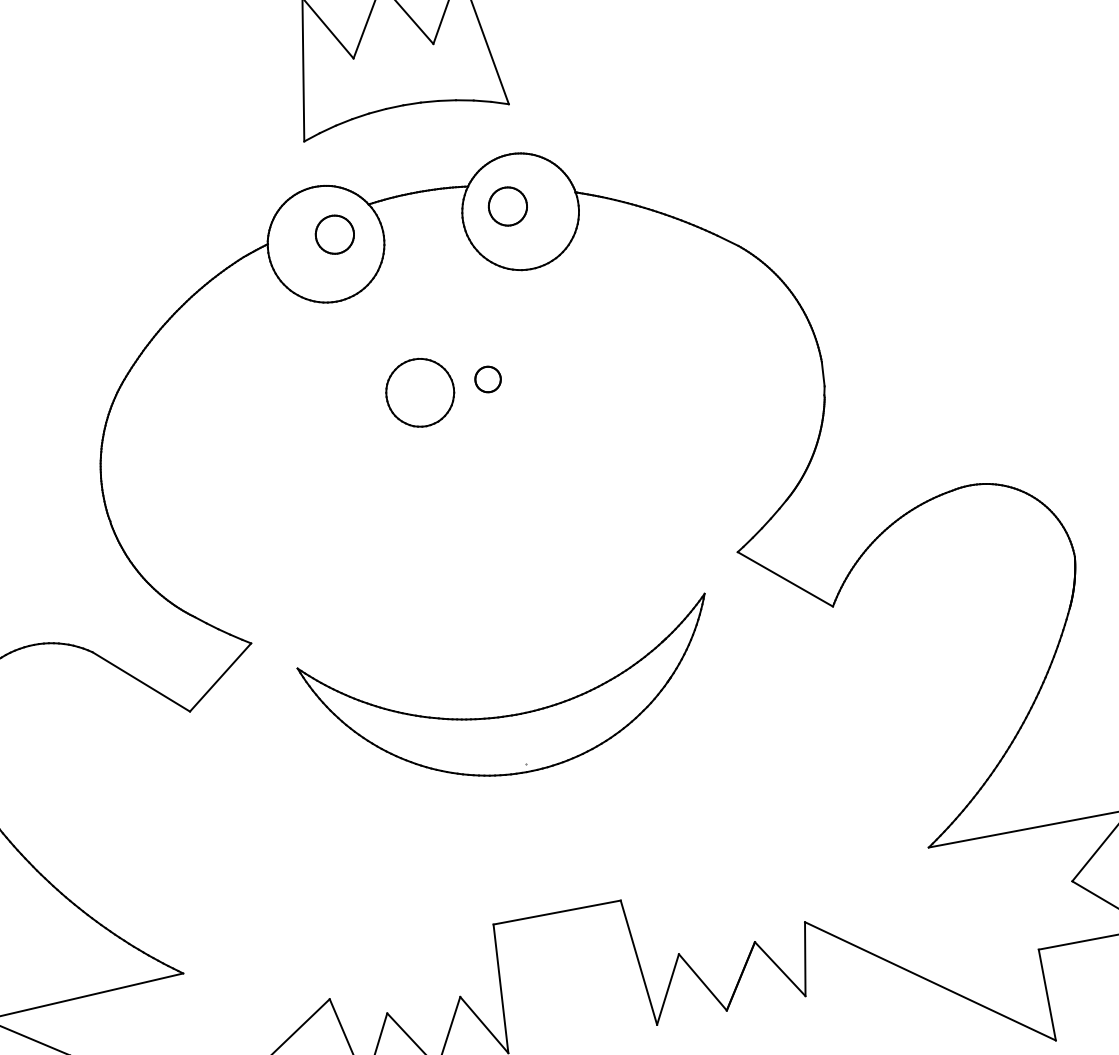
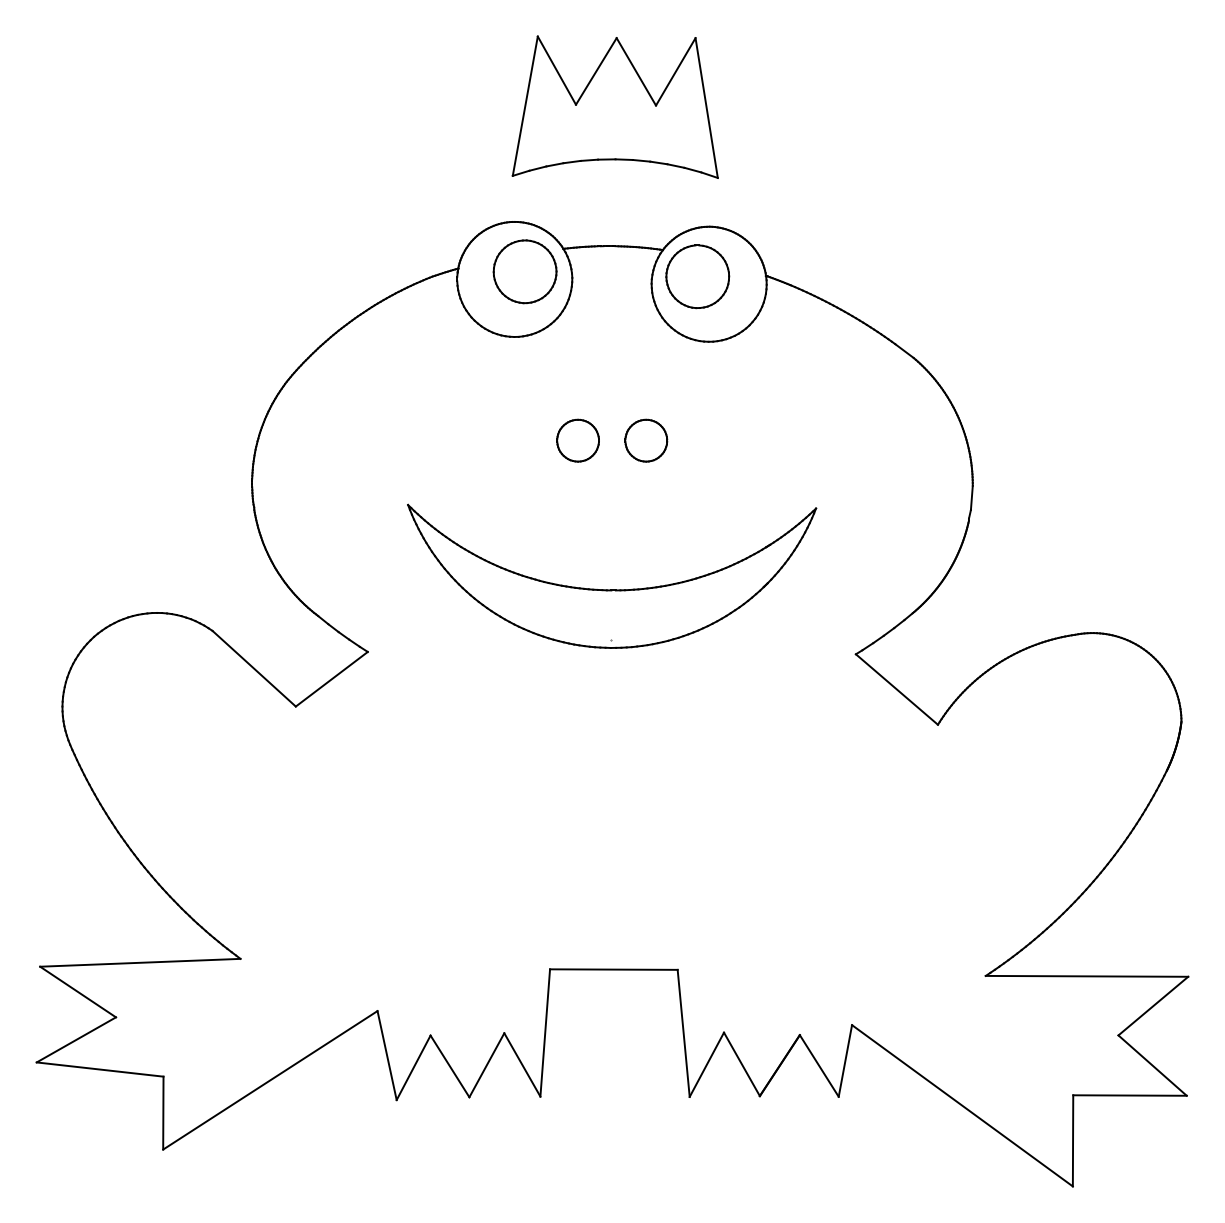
part: (507, 206) -> (697, 276), size x1.67
part: (334, 234) -> (524, 271), size x1.67
part: (488, 379) -> (646, 440), size x1.67
part: (419, 392) -> (577, 440), size x0.62
part: (517, 713) -> (612, 589), moved

